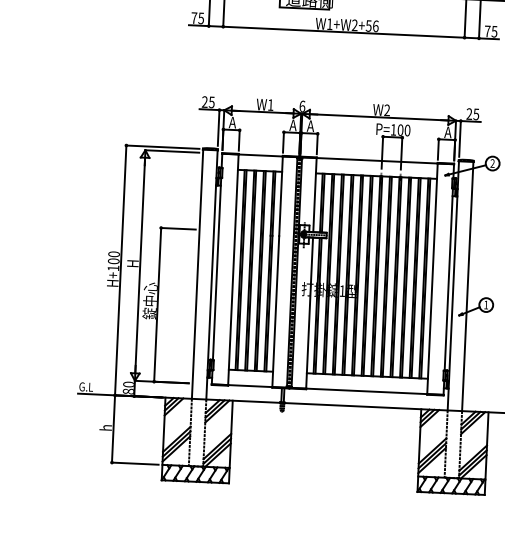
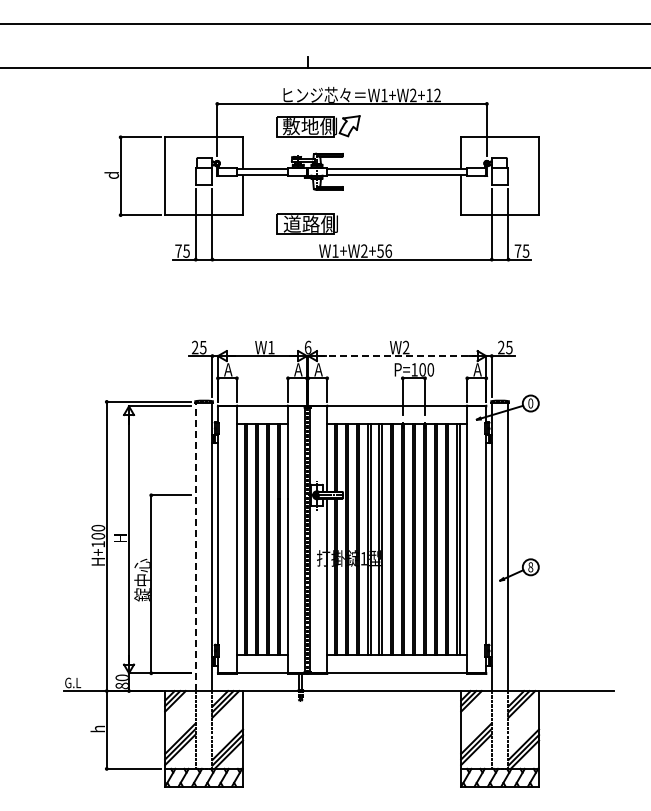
line: (379, 117) -> (397, 356), solid -> dashed
text: (492, 163) -> (530, 403), 2 -> 0
line: (197, 273) -> (195, 546), solid -> dashed
text: (485, 305) -> (530, 567), 1 -> 8

